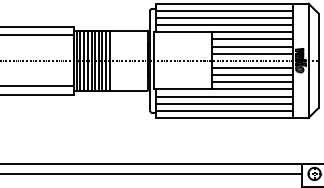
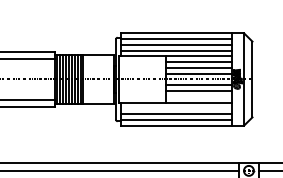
line: (252, 81) -> (198, 96), removed
line: (224, 96) -> (176, 108), removed

